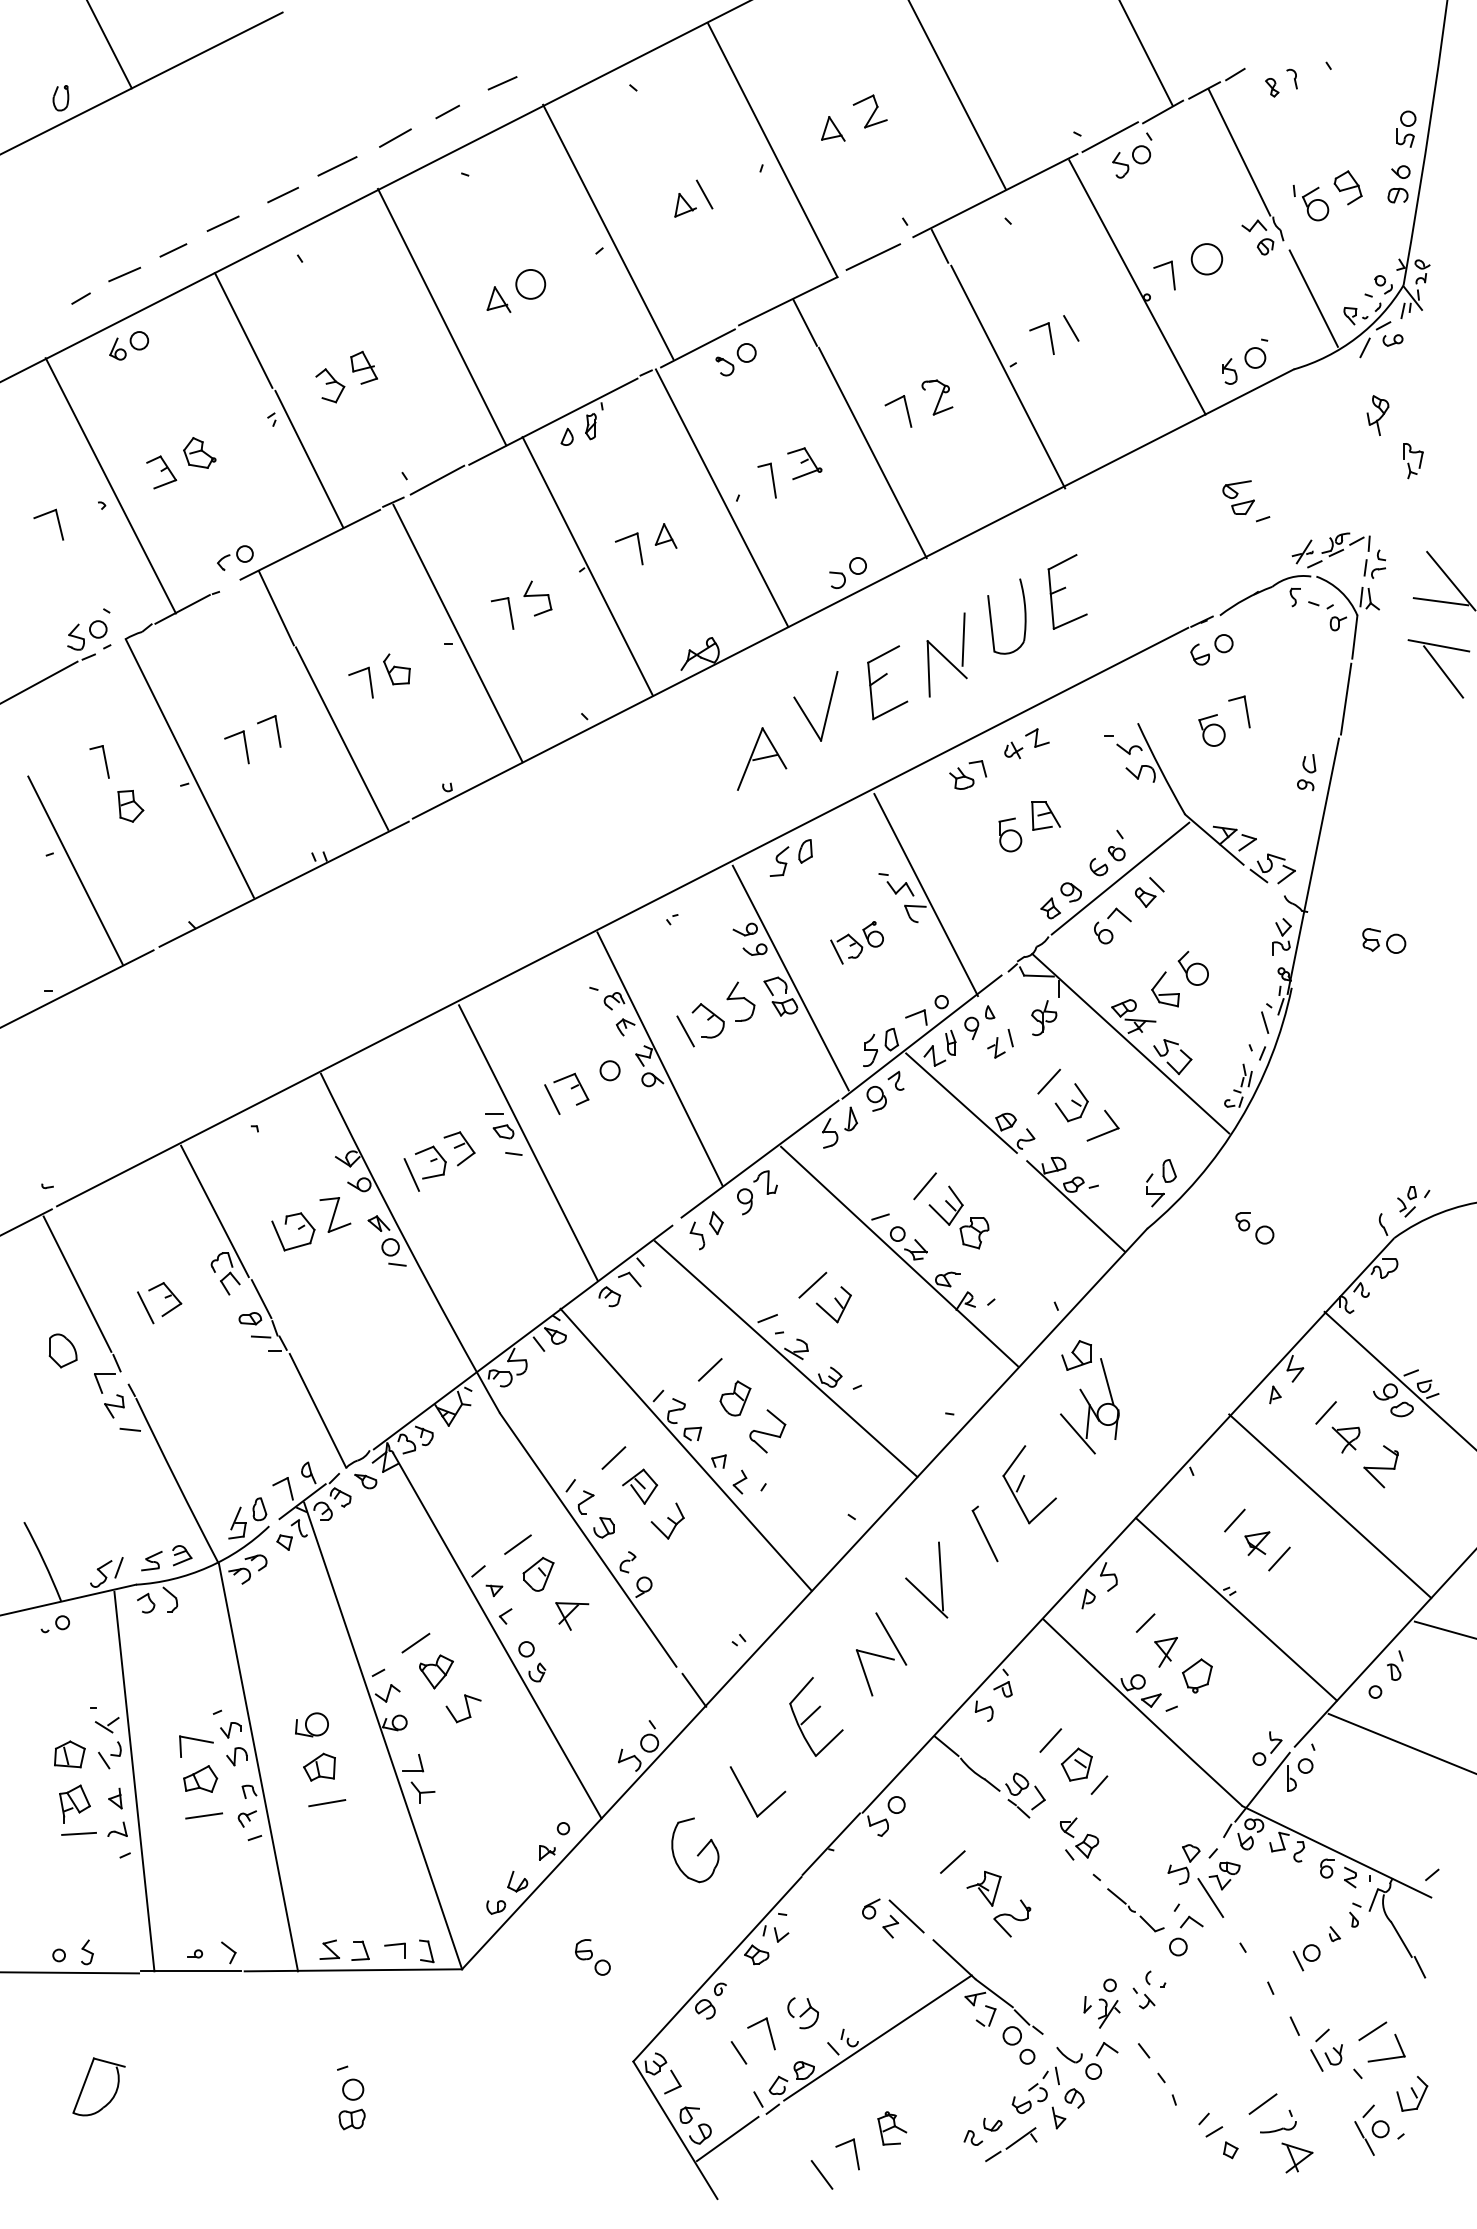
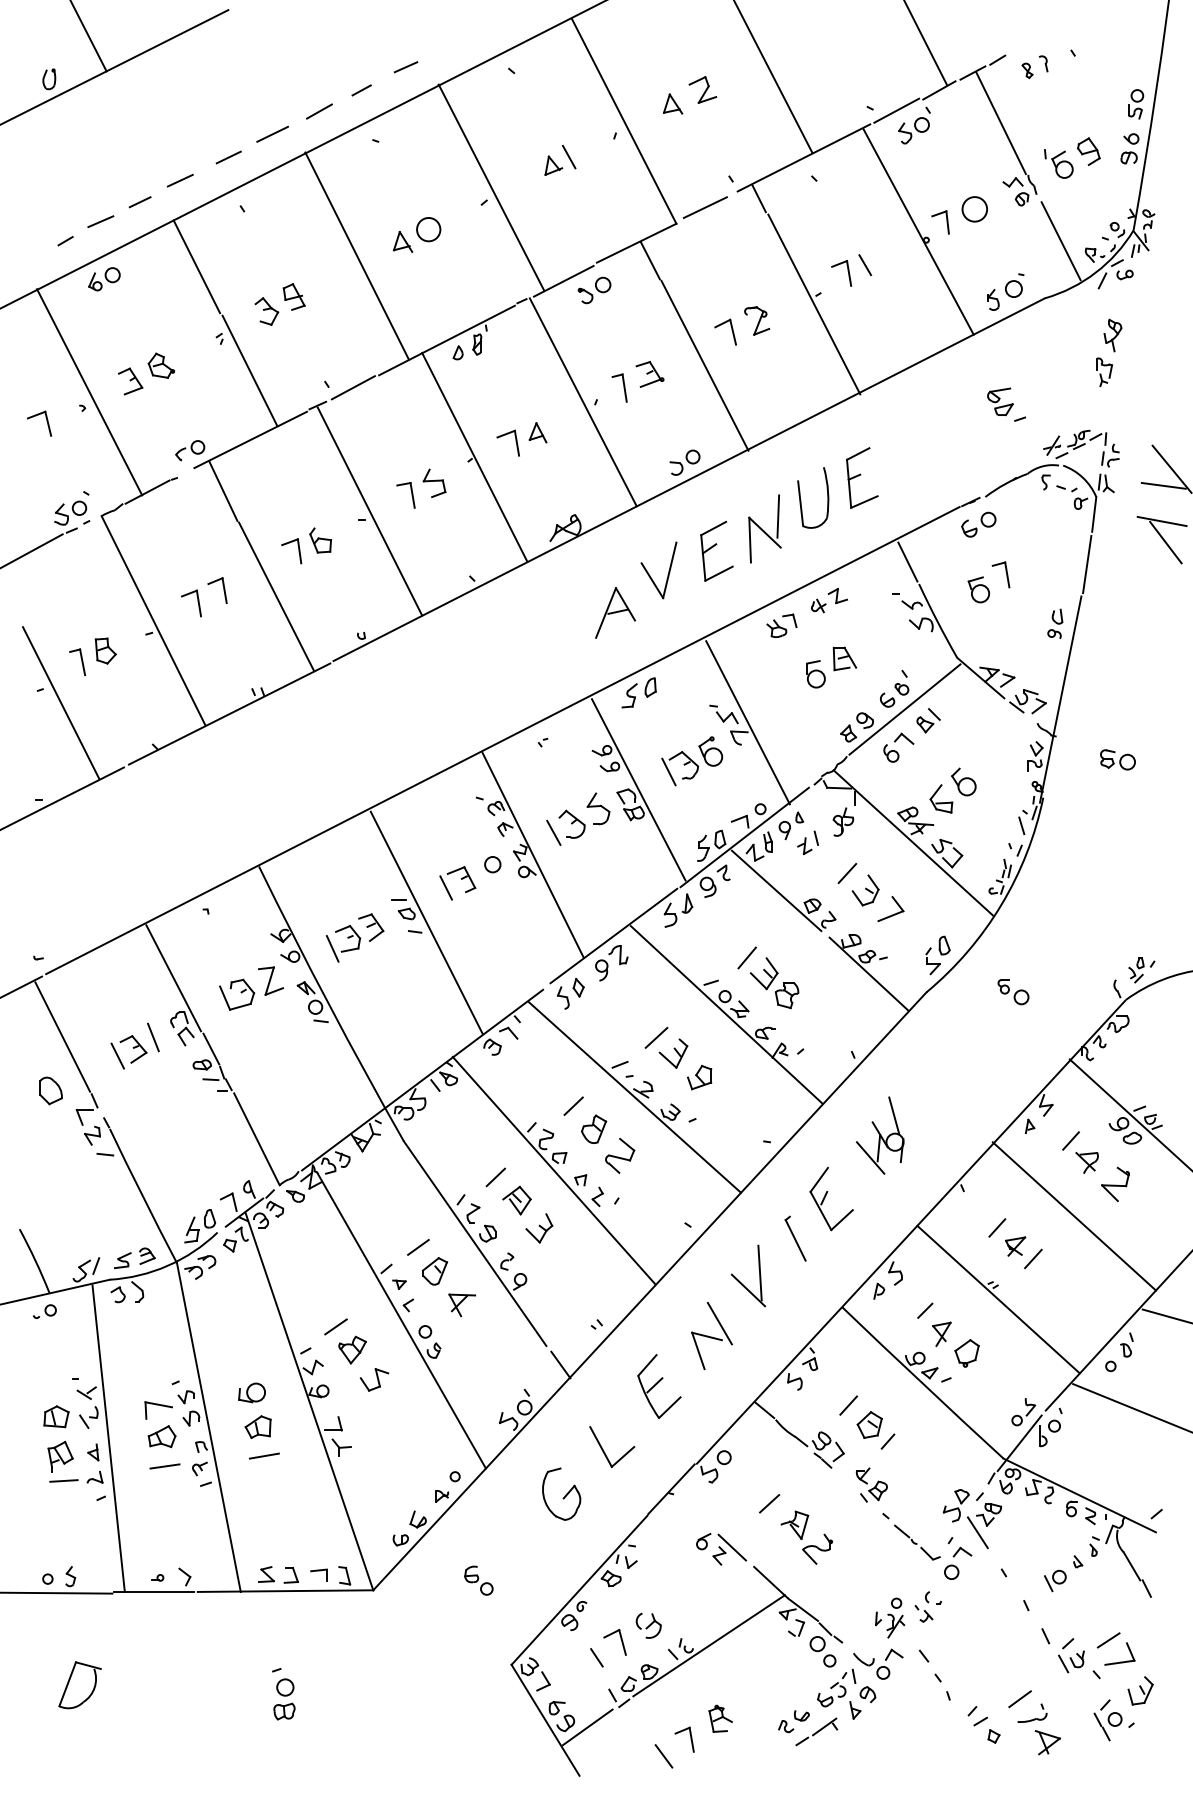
part: (1413, 461) -> (1104, 372), moved
line: (1123, 695) -> (907, 561), added
part: (99, 762) -> (77, 662), moved
part: (857, 942) -> (692, 761), size x1.43
line: (189, 1284) -> (153, 1037), added
part: (1076, 1355) -> (699, 1077), moved

